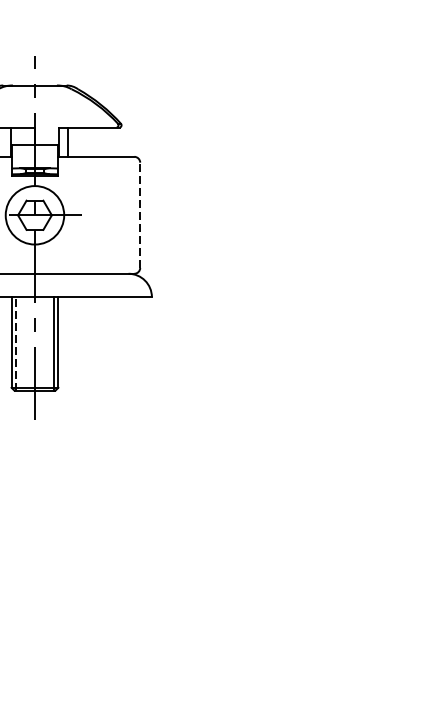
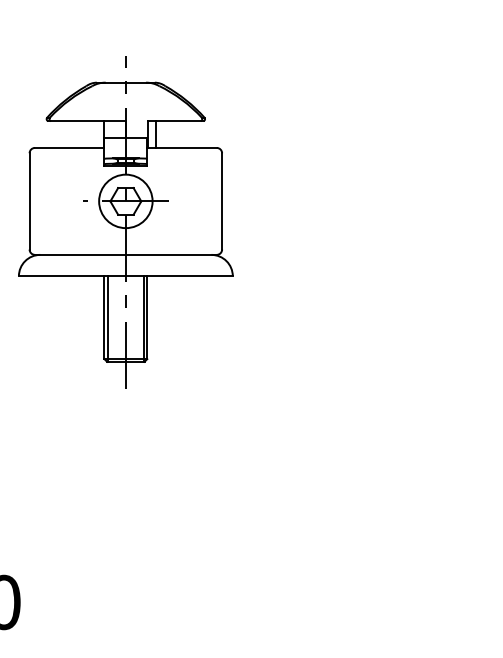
line: (140, 214) -> (222, 200), dashed -> solid
line: (15, 344) -> (108, 319), dashed -> solid

